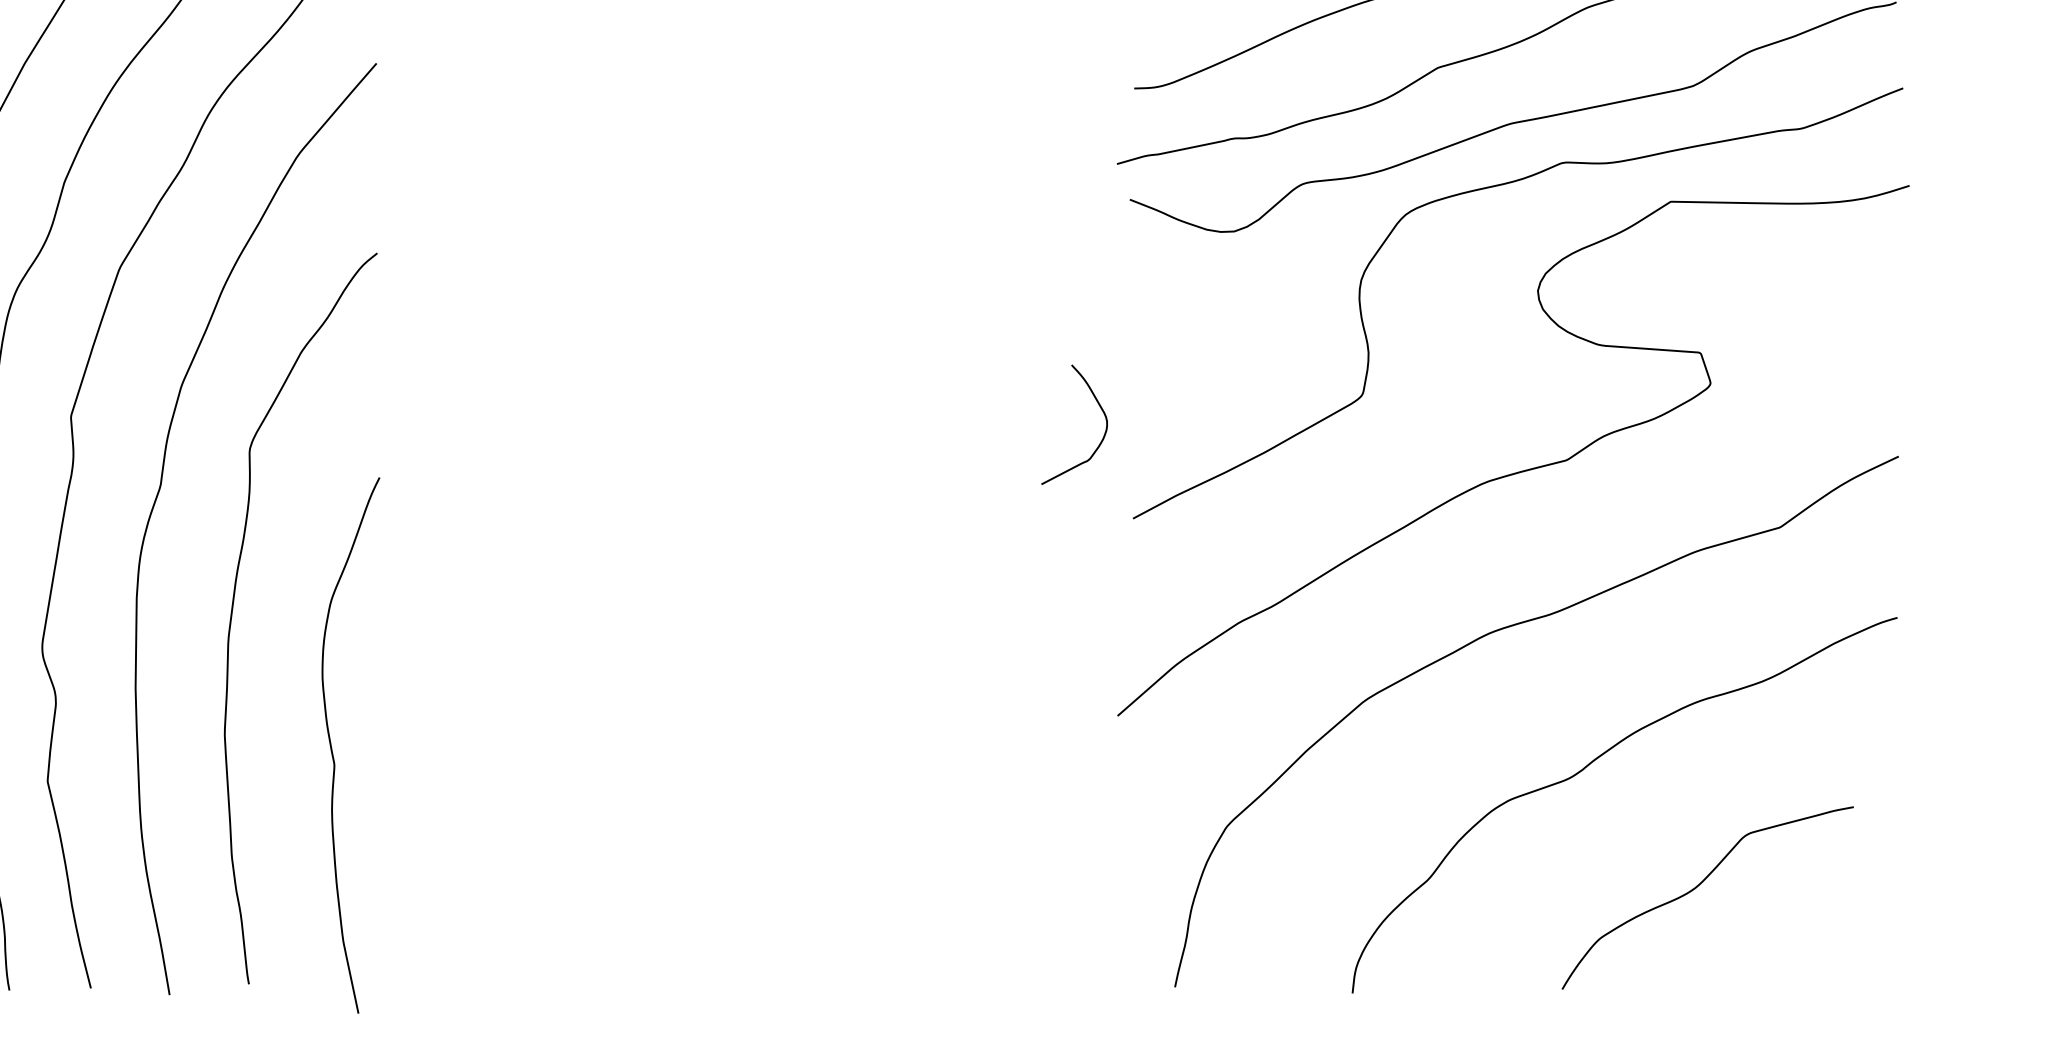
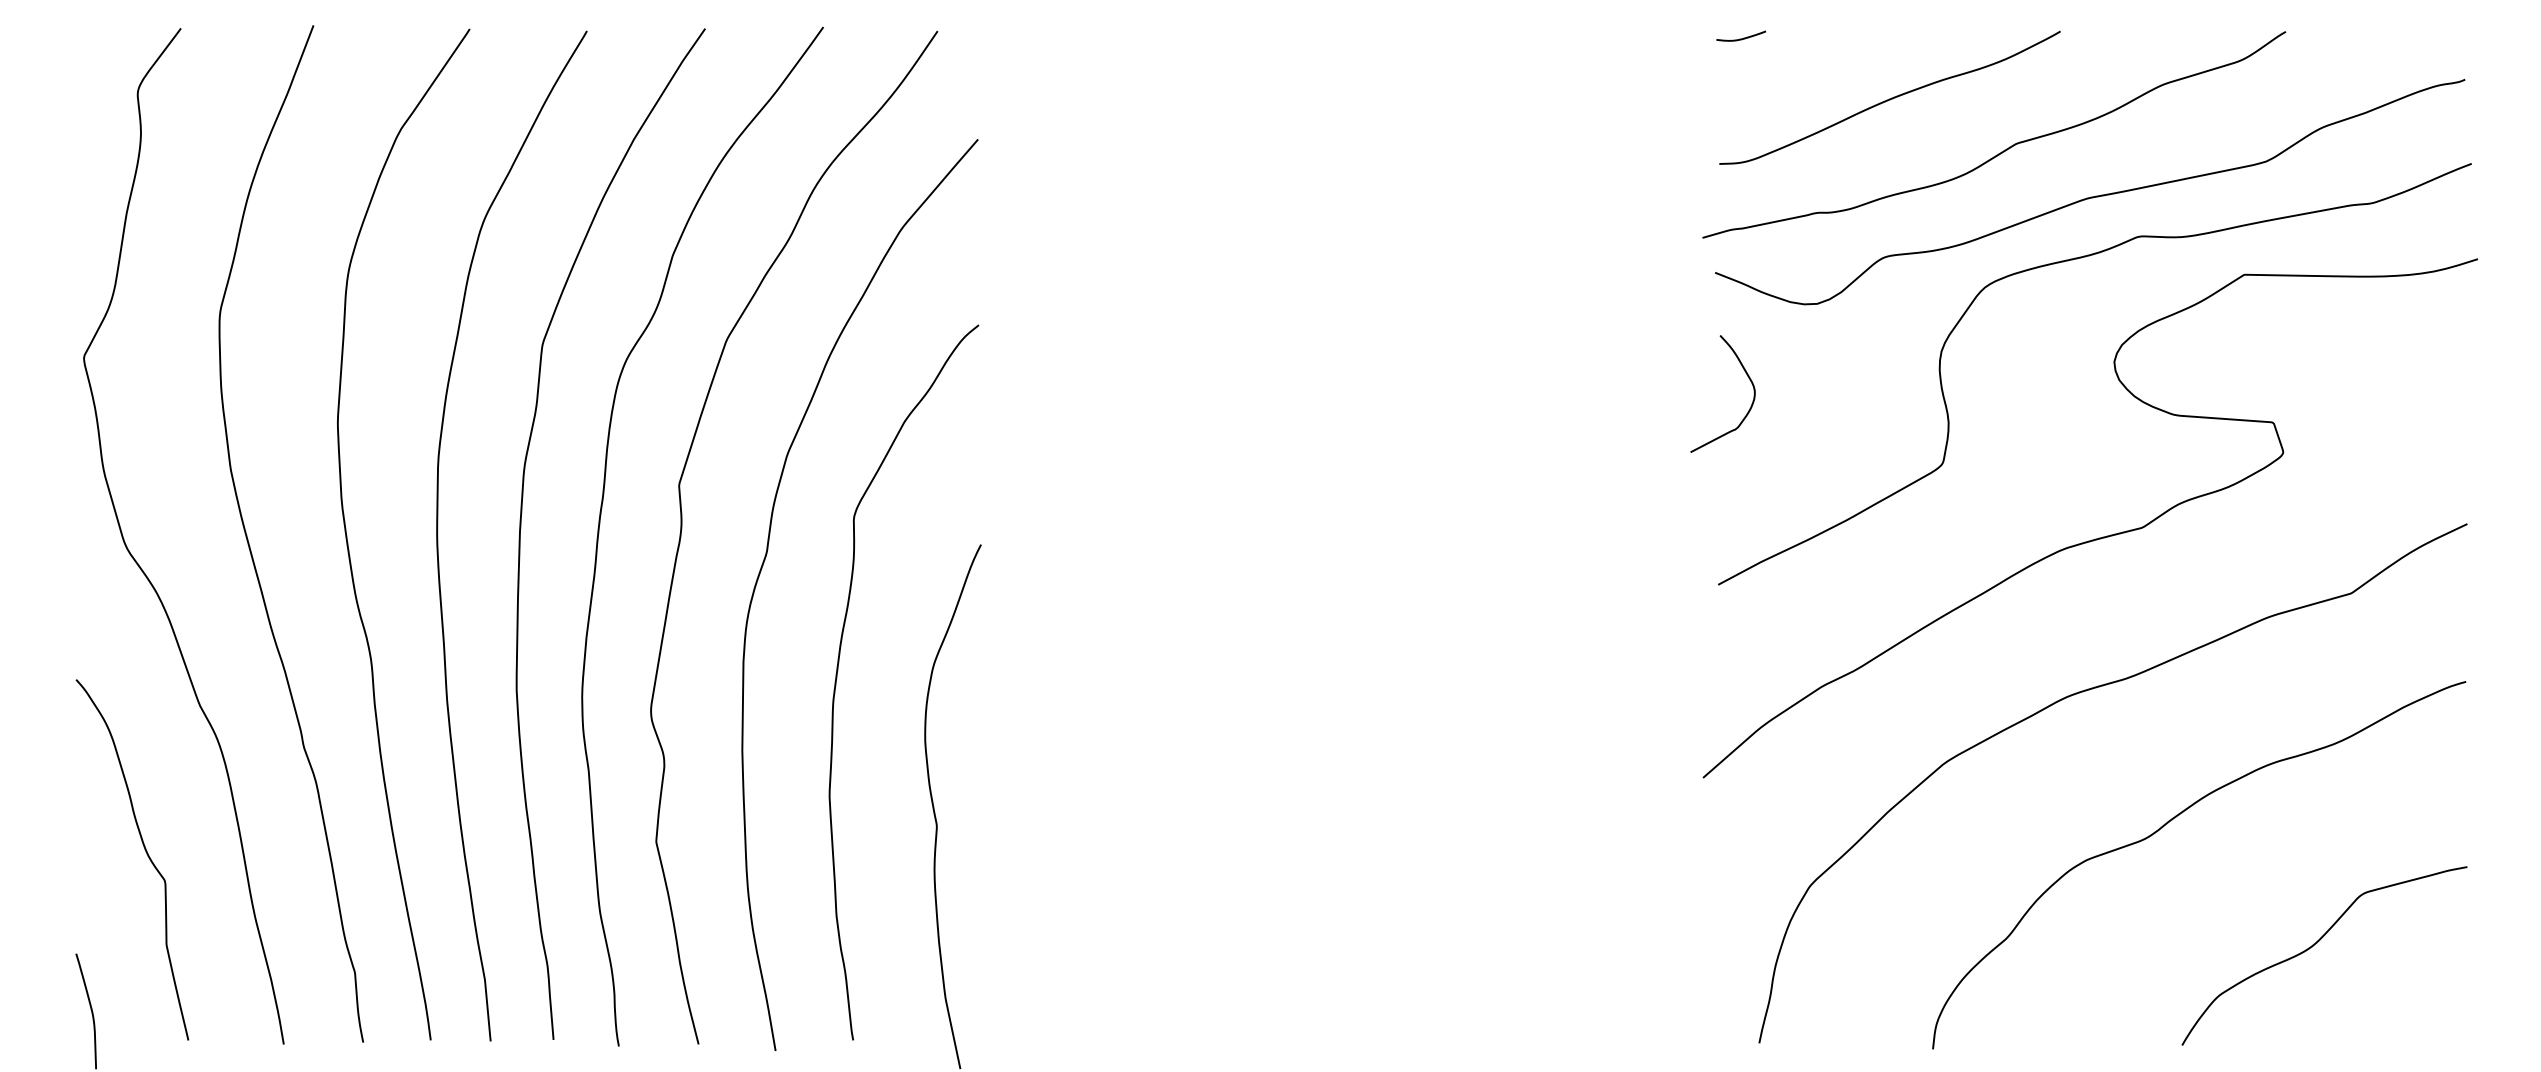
curve: (1101, 411) -> (1749, 380), moved
curve: (1700, 885) -> (2317, 943), moved

